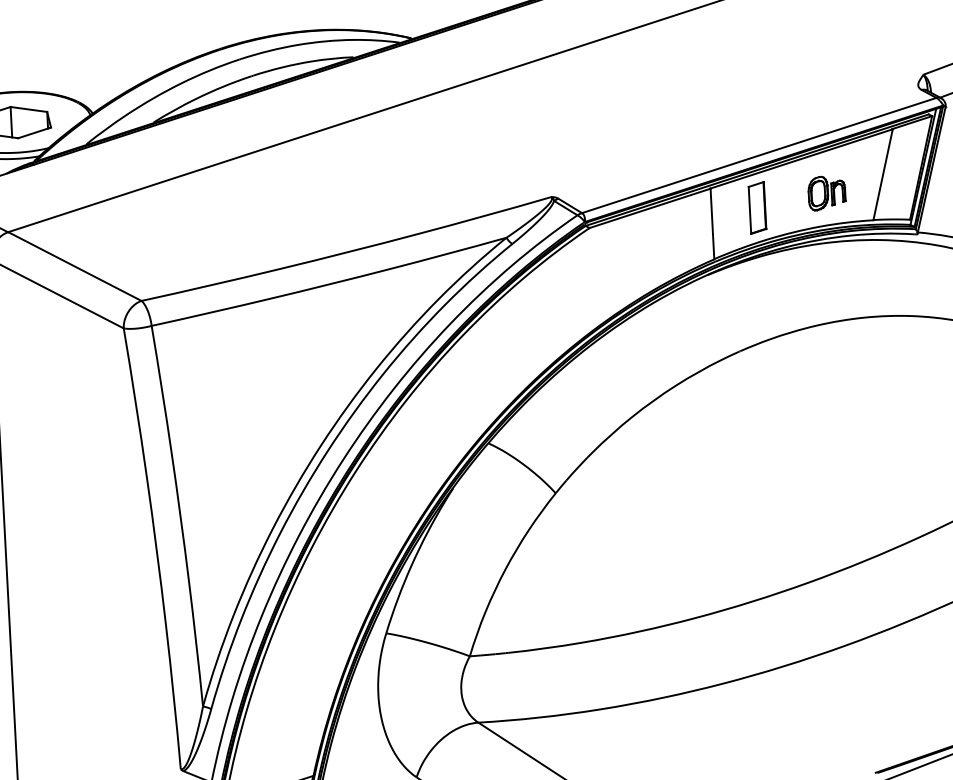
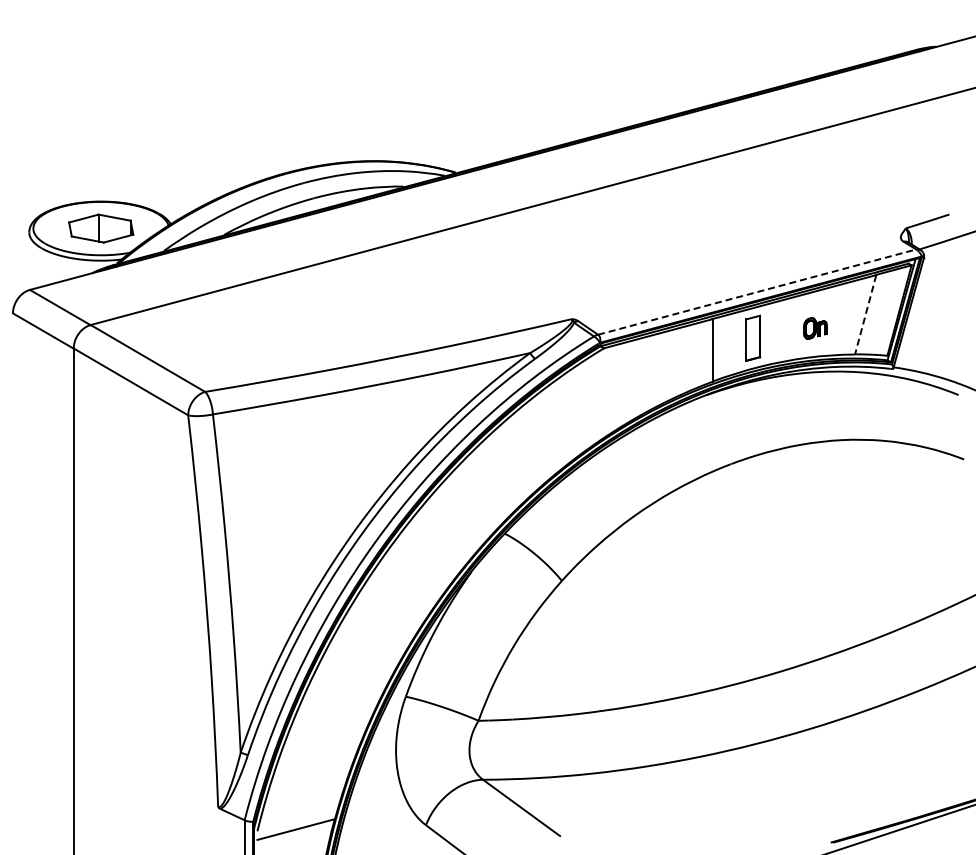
line: (759, 155) -> (757, 292), solid -> dashed
line: (882, 175) -> (865, 315), solid -> dashed
part: (827, 193) -> (815, 328), size x0.7

